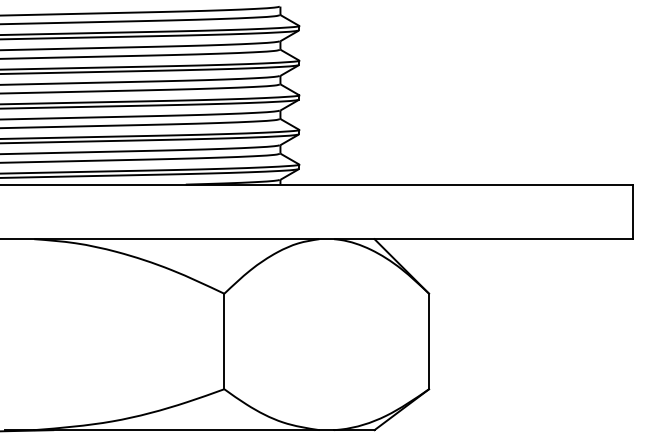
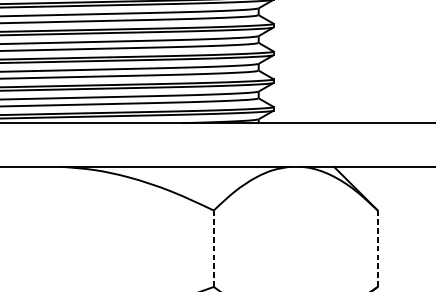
line: (224, 341) -> (213, 248), solid -> dashed
line: (429, 341) -> (378, 248), solid -> dashed

